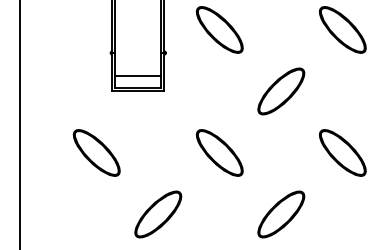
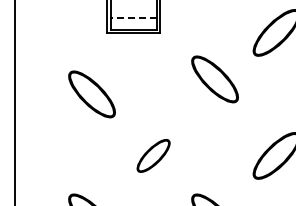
line: (137, 76) -> (132, 17), solid -> dashed
part: (219, 152) -> (214, 78), moved
part: (158, 214) -> (153, 155), size x0.7

